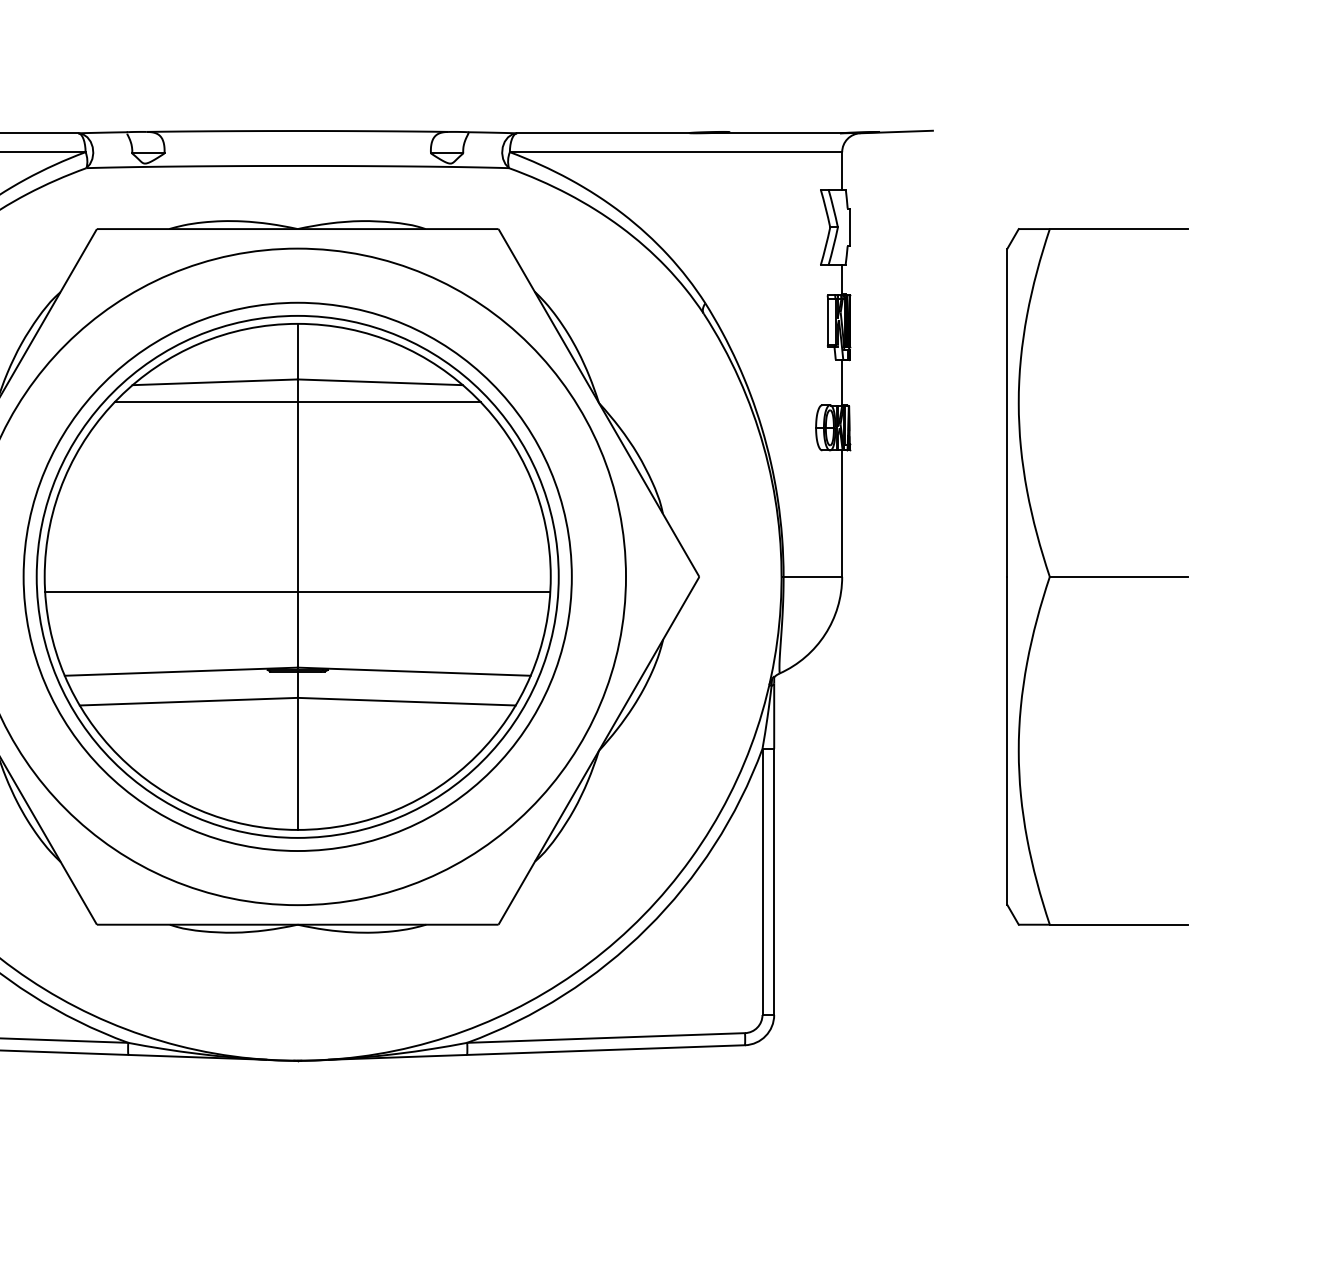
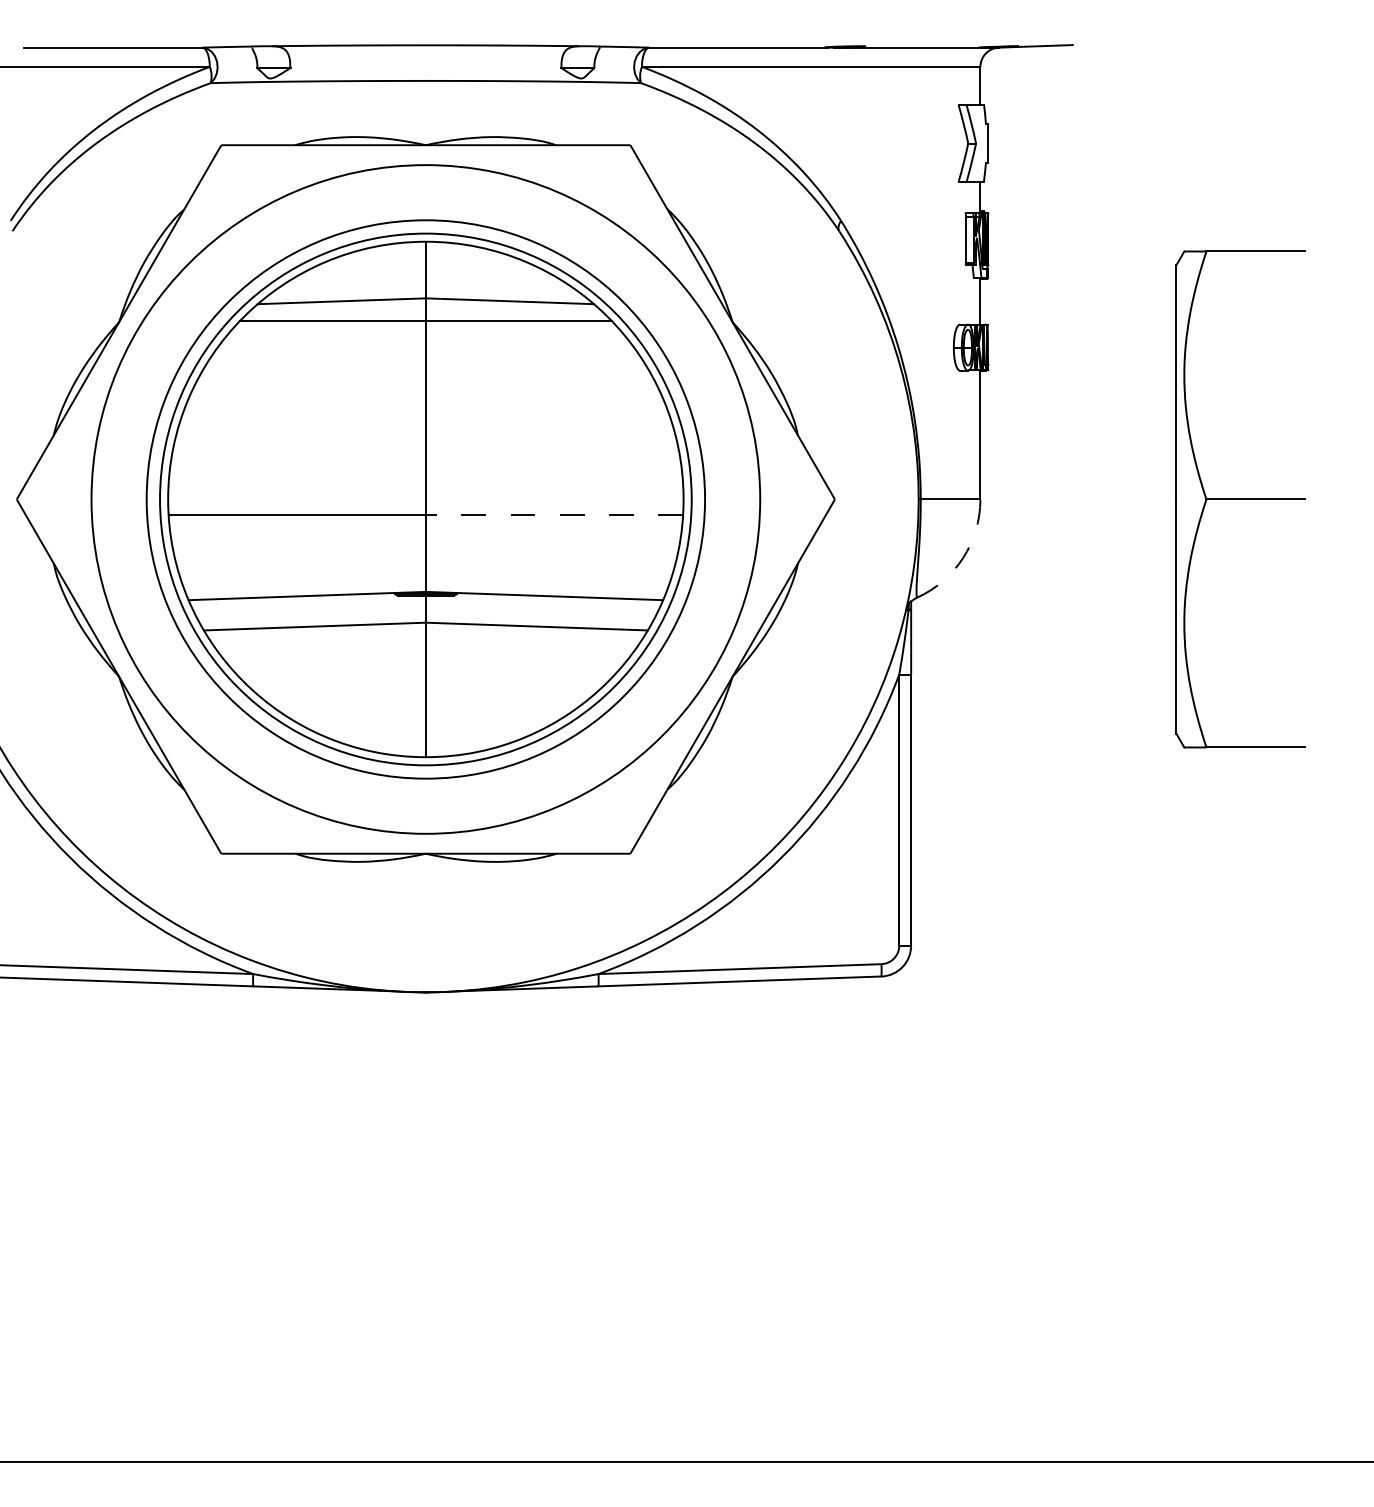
part: (1097, 576) -> (1240, 499), size x0.7
line: (424, 591) -> (554, 514), solid -> dashed
arc: (825, 634) -> (963, 558), solid -> dashed

